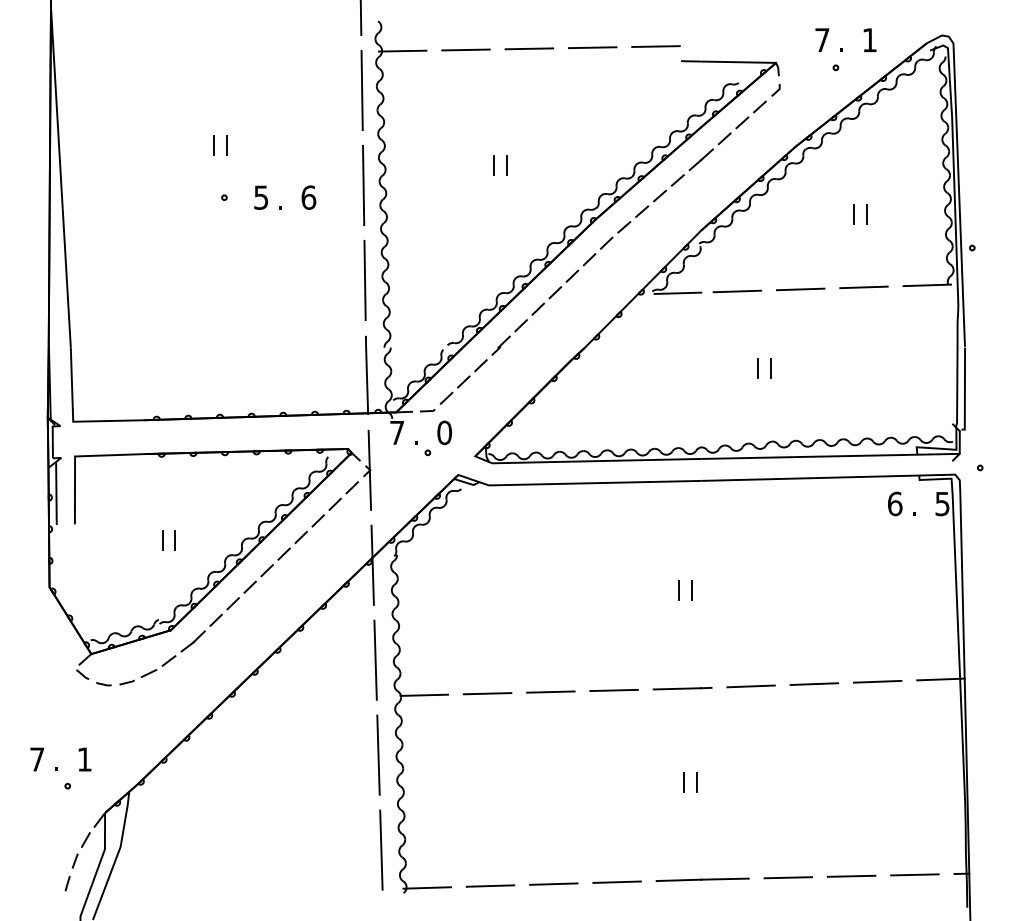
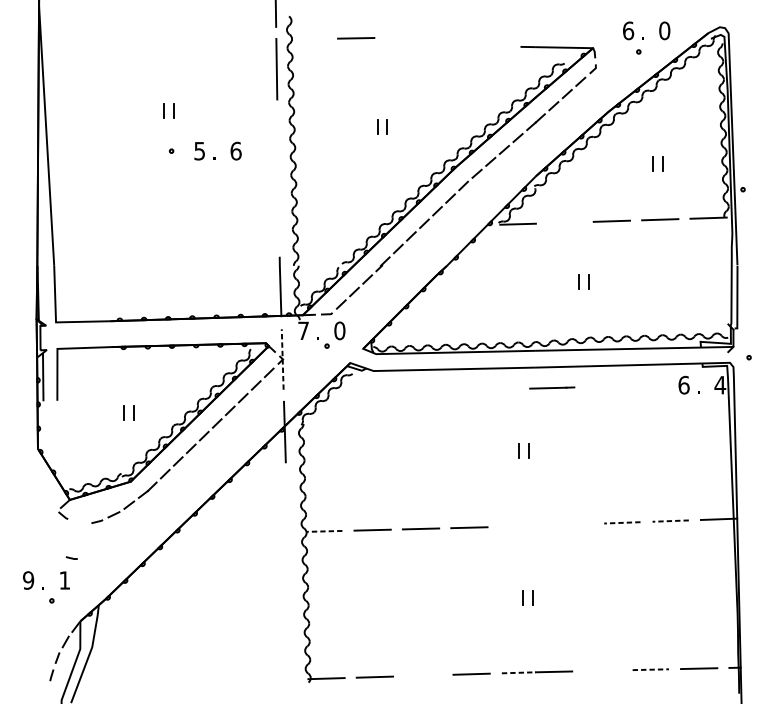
text: (822, 40) -> (628, 31), 7 -> 6
text: (869, 40) -> (664, 31), 1 -> 0
line: (655, 46) -> (500, 35), removed
line: (592, 47) -> (452, 36), removed
line: (529, 48) -> (404, 37), removed
line: (402, 50) -> (307, 38), removed
line: (363, 185) -> (277, 141), removed
line: (364, 280) -> (278, 214), removed
line: (737, 291) -> (563, 222), removed
line: (369, 470) -> (282, 359), solid -> dashed
text: (942, 504) -> (720, 385), 5 -> 4
line: (375, 659) -> (287, 504), removed
line: (877, 681) -> (670, 520), solid -> dashed
line: (103, 684) -> (71, 558), moved
line: (814, 684) -> (622, 523), solid -> dashed
line: (750, 686) -> (573, 524), removed
line: (682, 688) -> (552, 387), moved
line: (424, 695) -> (324, 531), solid -> dashed
line: (378, 754) -> (289, 576), removed
text: (36, 759) -> (27, 580), 7 -> 9
line: (381, 849) -> (291, 649), removed
line: (851, 876) -> (650, 669), solid -> dashed
line: (788, 877) -> (602, 670), removed
line: (679, 880) -> (519, 672), solid -> dashed
line: (553, 883) -> (423, 675), removed

